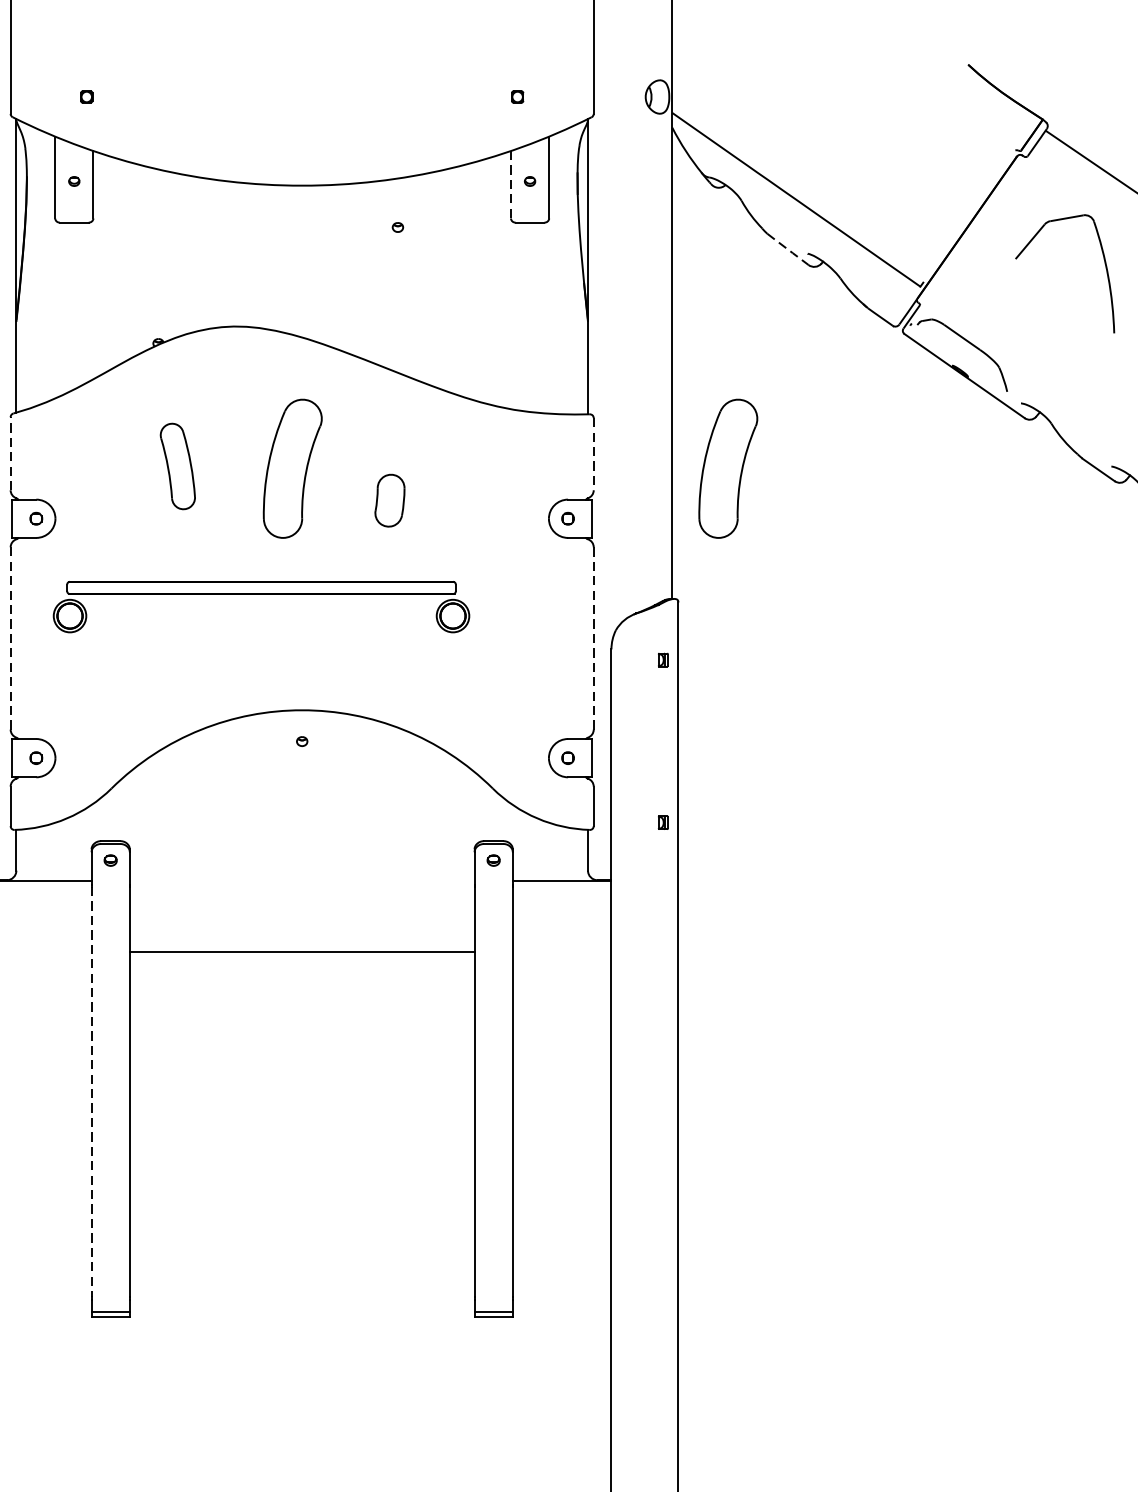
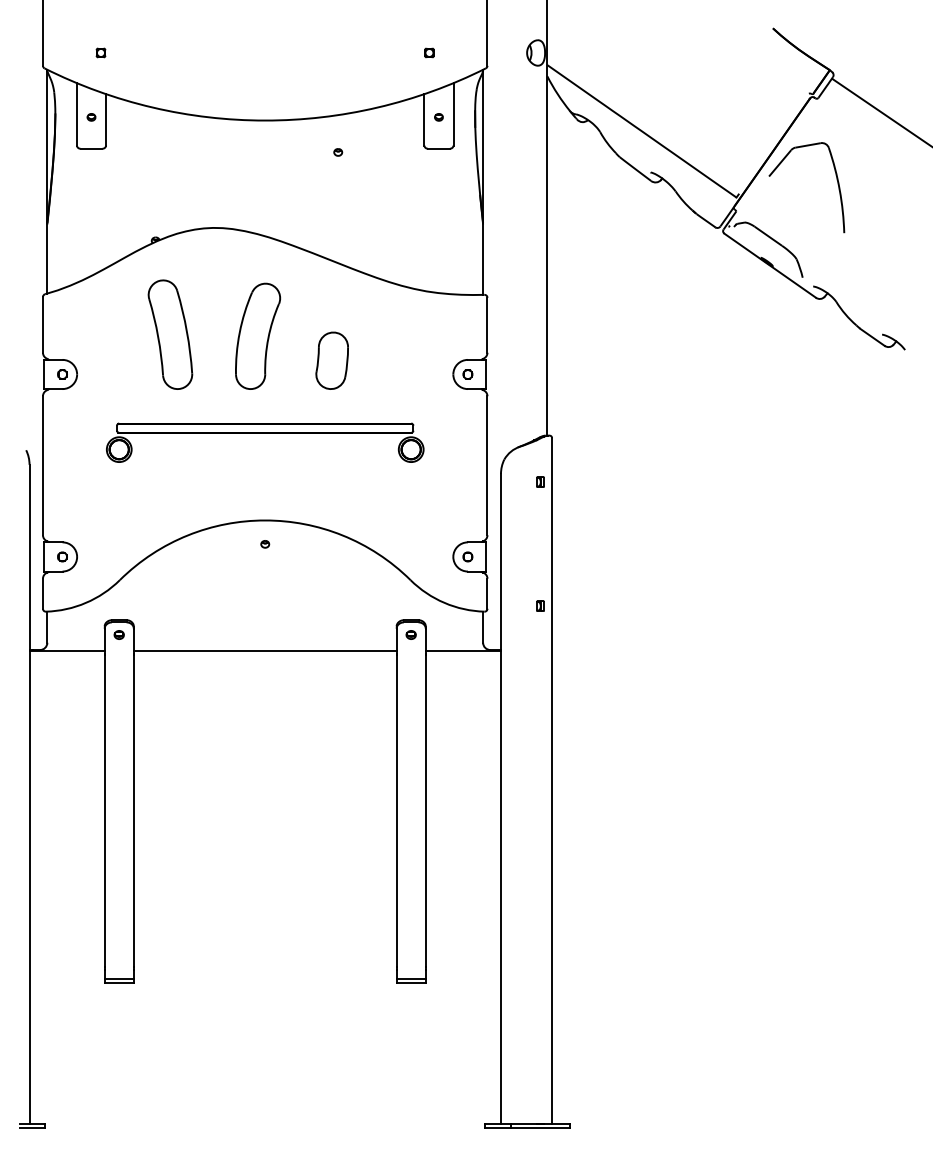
line: (511, 184) -> (424, 119), dashed -> solid
line: (787, 249) -> (635, 169), dashed -> solid
part: (1104, 264) -> (836, 180), moved
line: (10, 453) -> (42, 324), dashed -> solid
line: (593, 454) -> (487, 325), dashed -> solid
part: (177, 466) -> (170, 334), size x1.67
part: (728, 467) -> (590, 335), removed
part: (389, 500) -> (331, 360), size x1.43
part: (261, 594) -> (265, 433), moved
line: (10, 638) -> (42, 465), dashed -> solid
line: (593, 639) -> (487, 466), dashed -> solid
line: (301, 951) -> (264, 650), moved
line: (91, 1092) -> (104, 811), dashed -> solid

